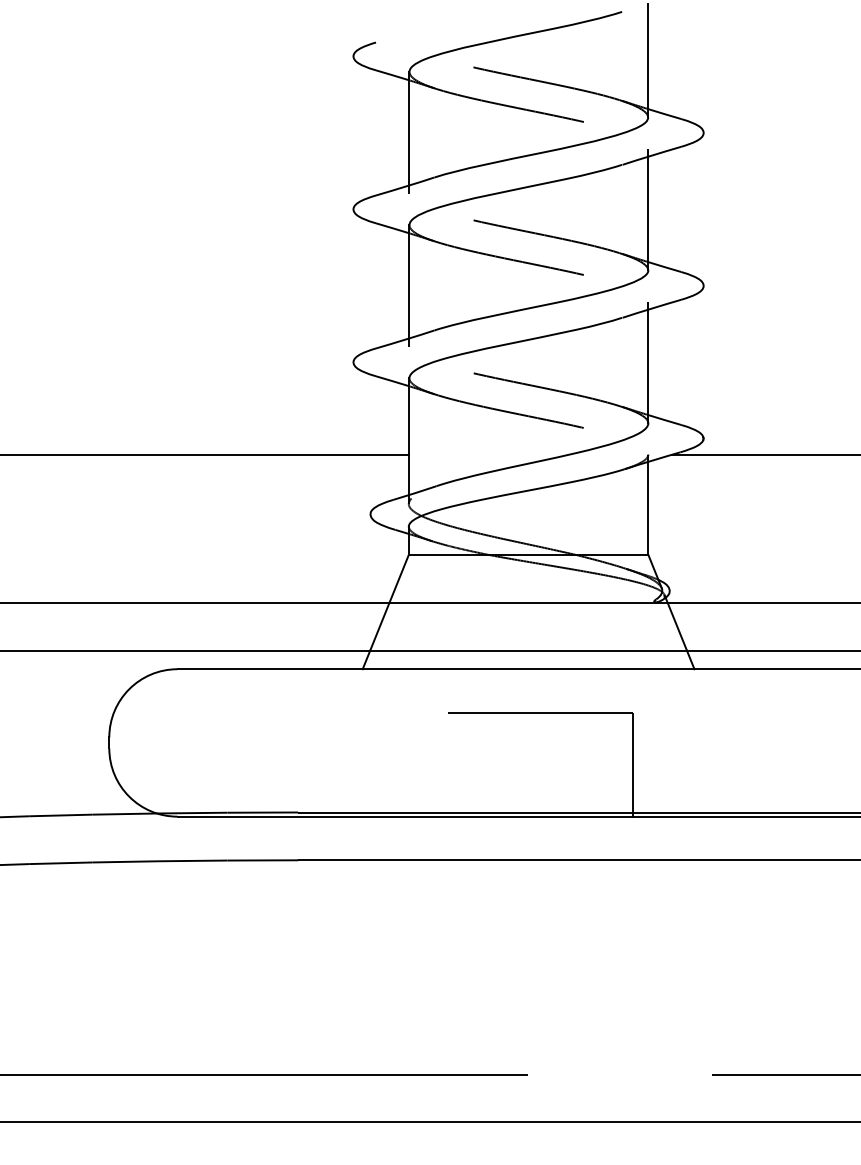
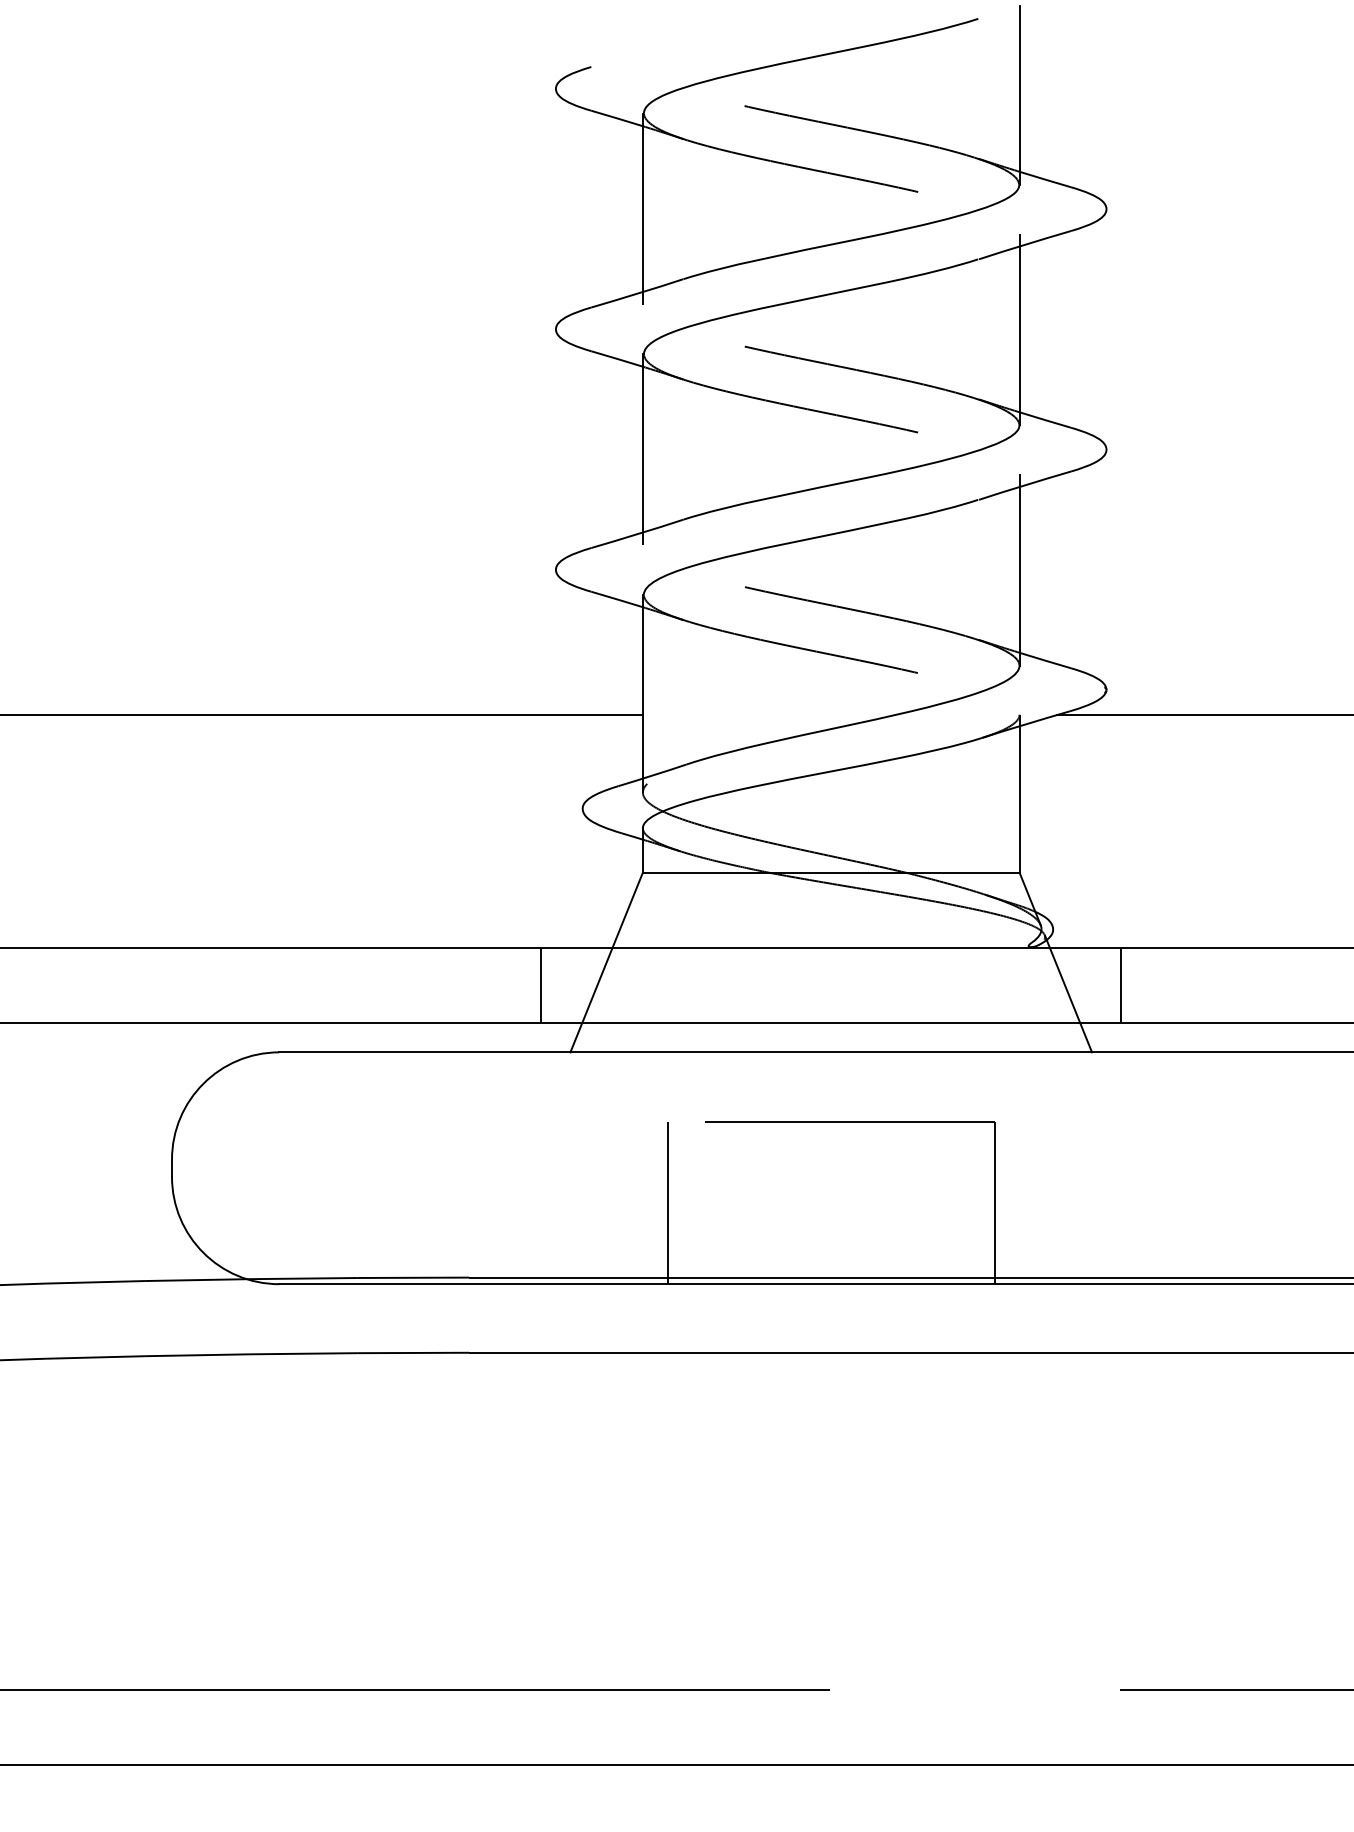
line: (344, 626) -> (541, 985), added
line: (712, 626) -> (1120, 985), added
line: (424, 764) -> (667, 1202), added

